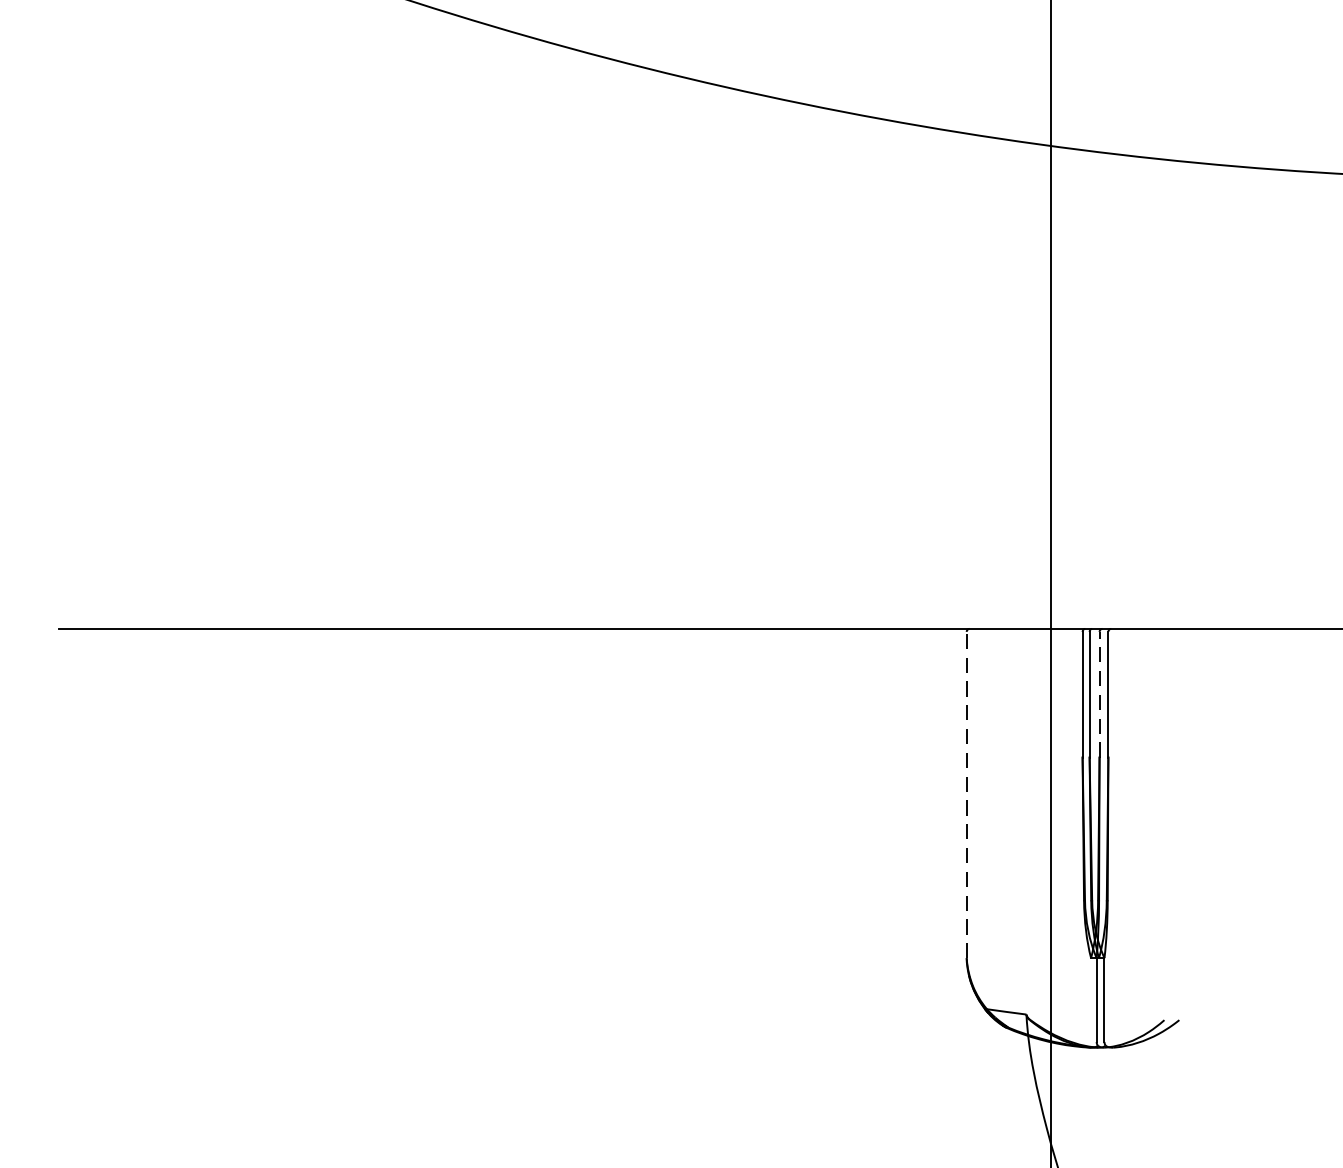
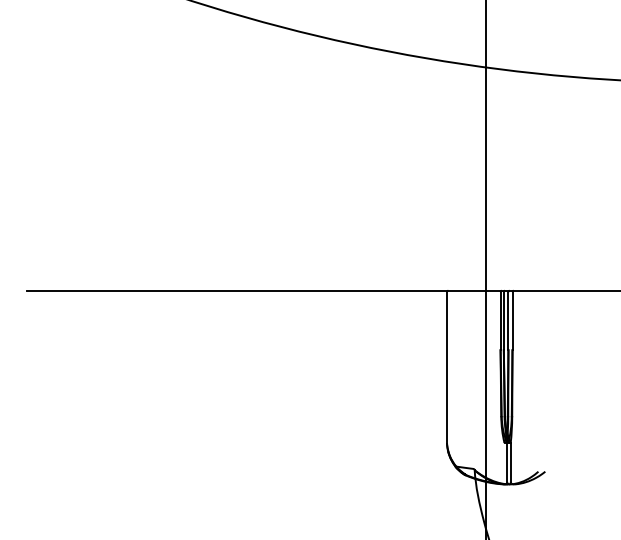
line: (1099, 693) -> (508, 320), dashed -> solid
line: (967, 794) -> (447, 367), dashed -> solid

